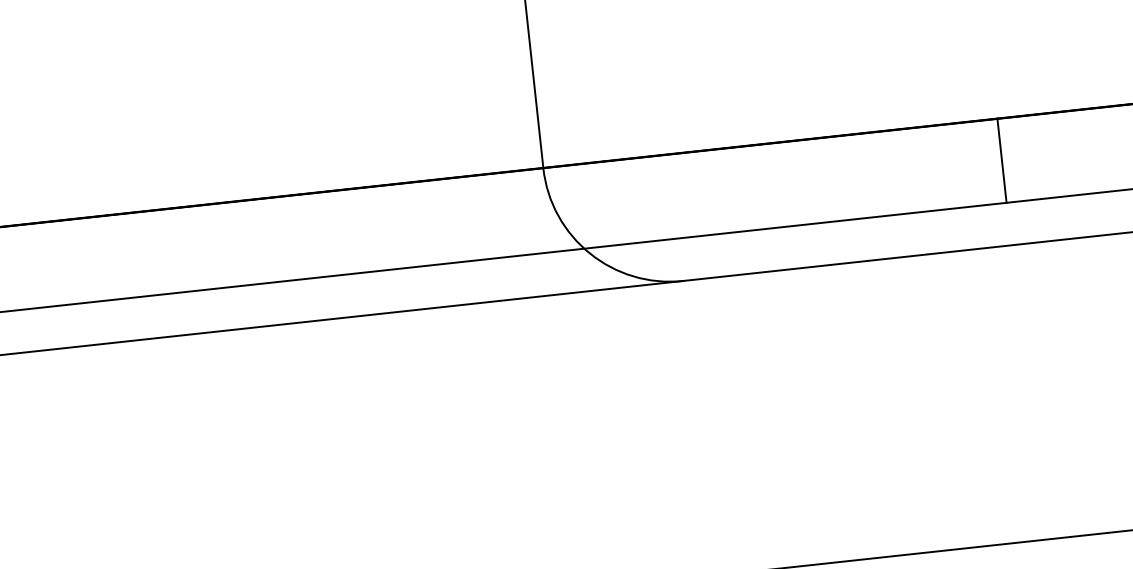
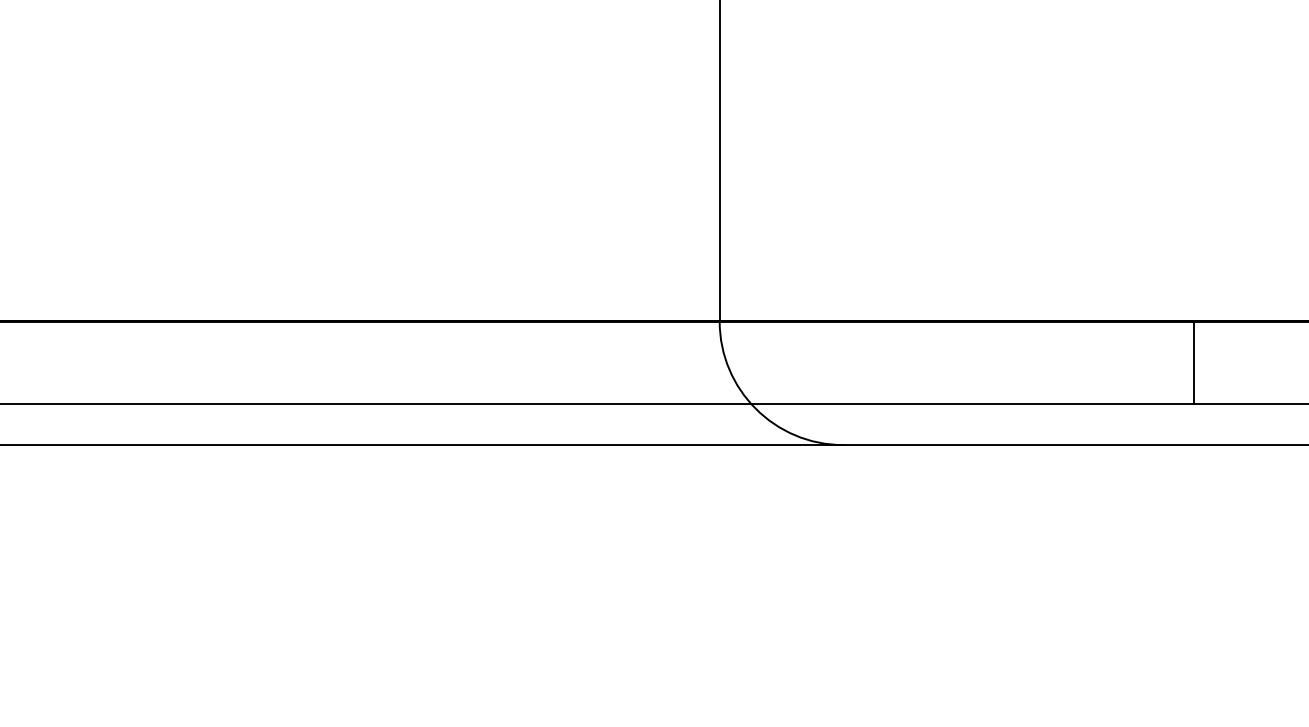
line: (1002, 160) -> (1194, 362), moved

